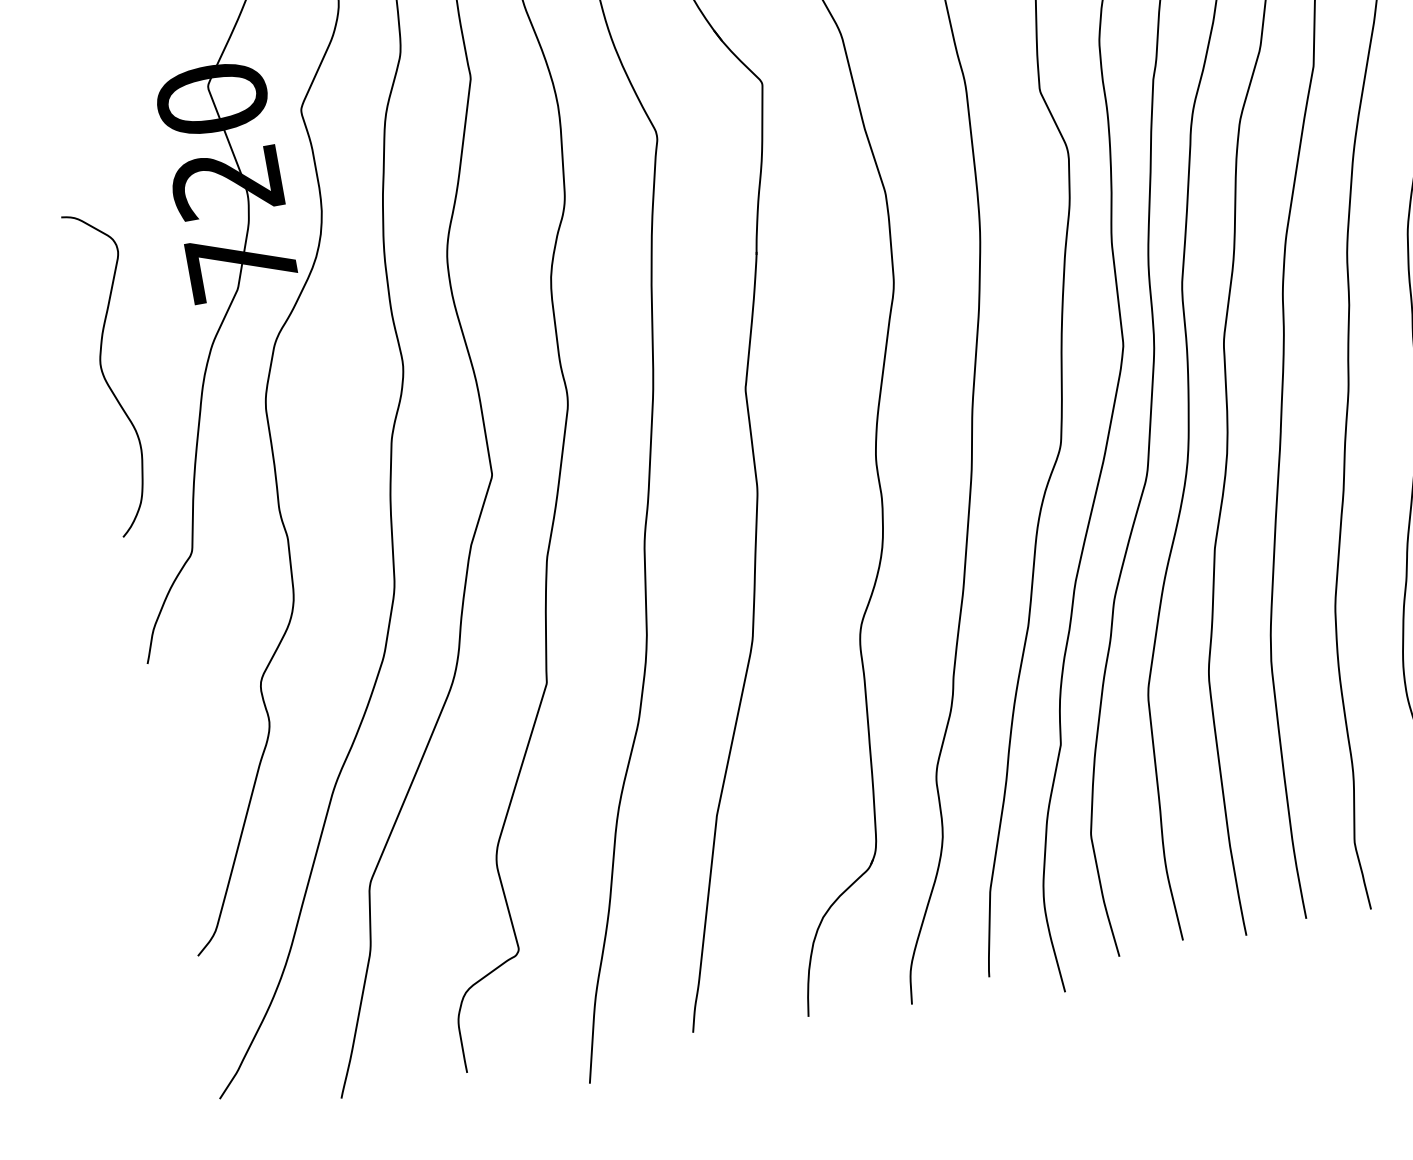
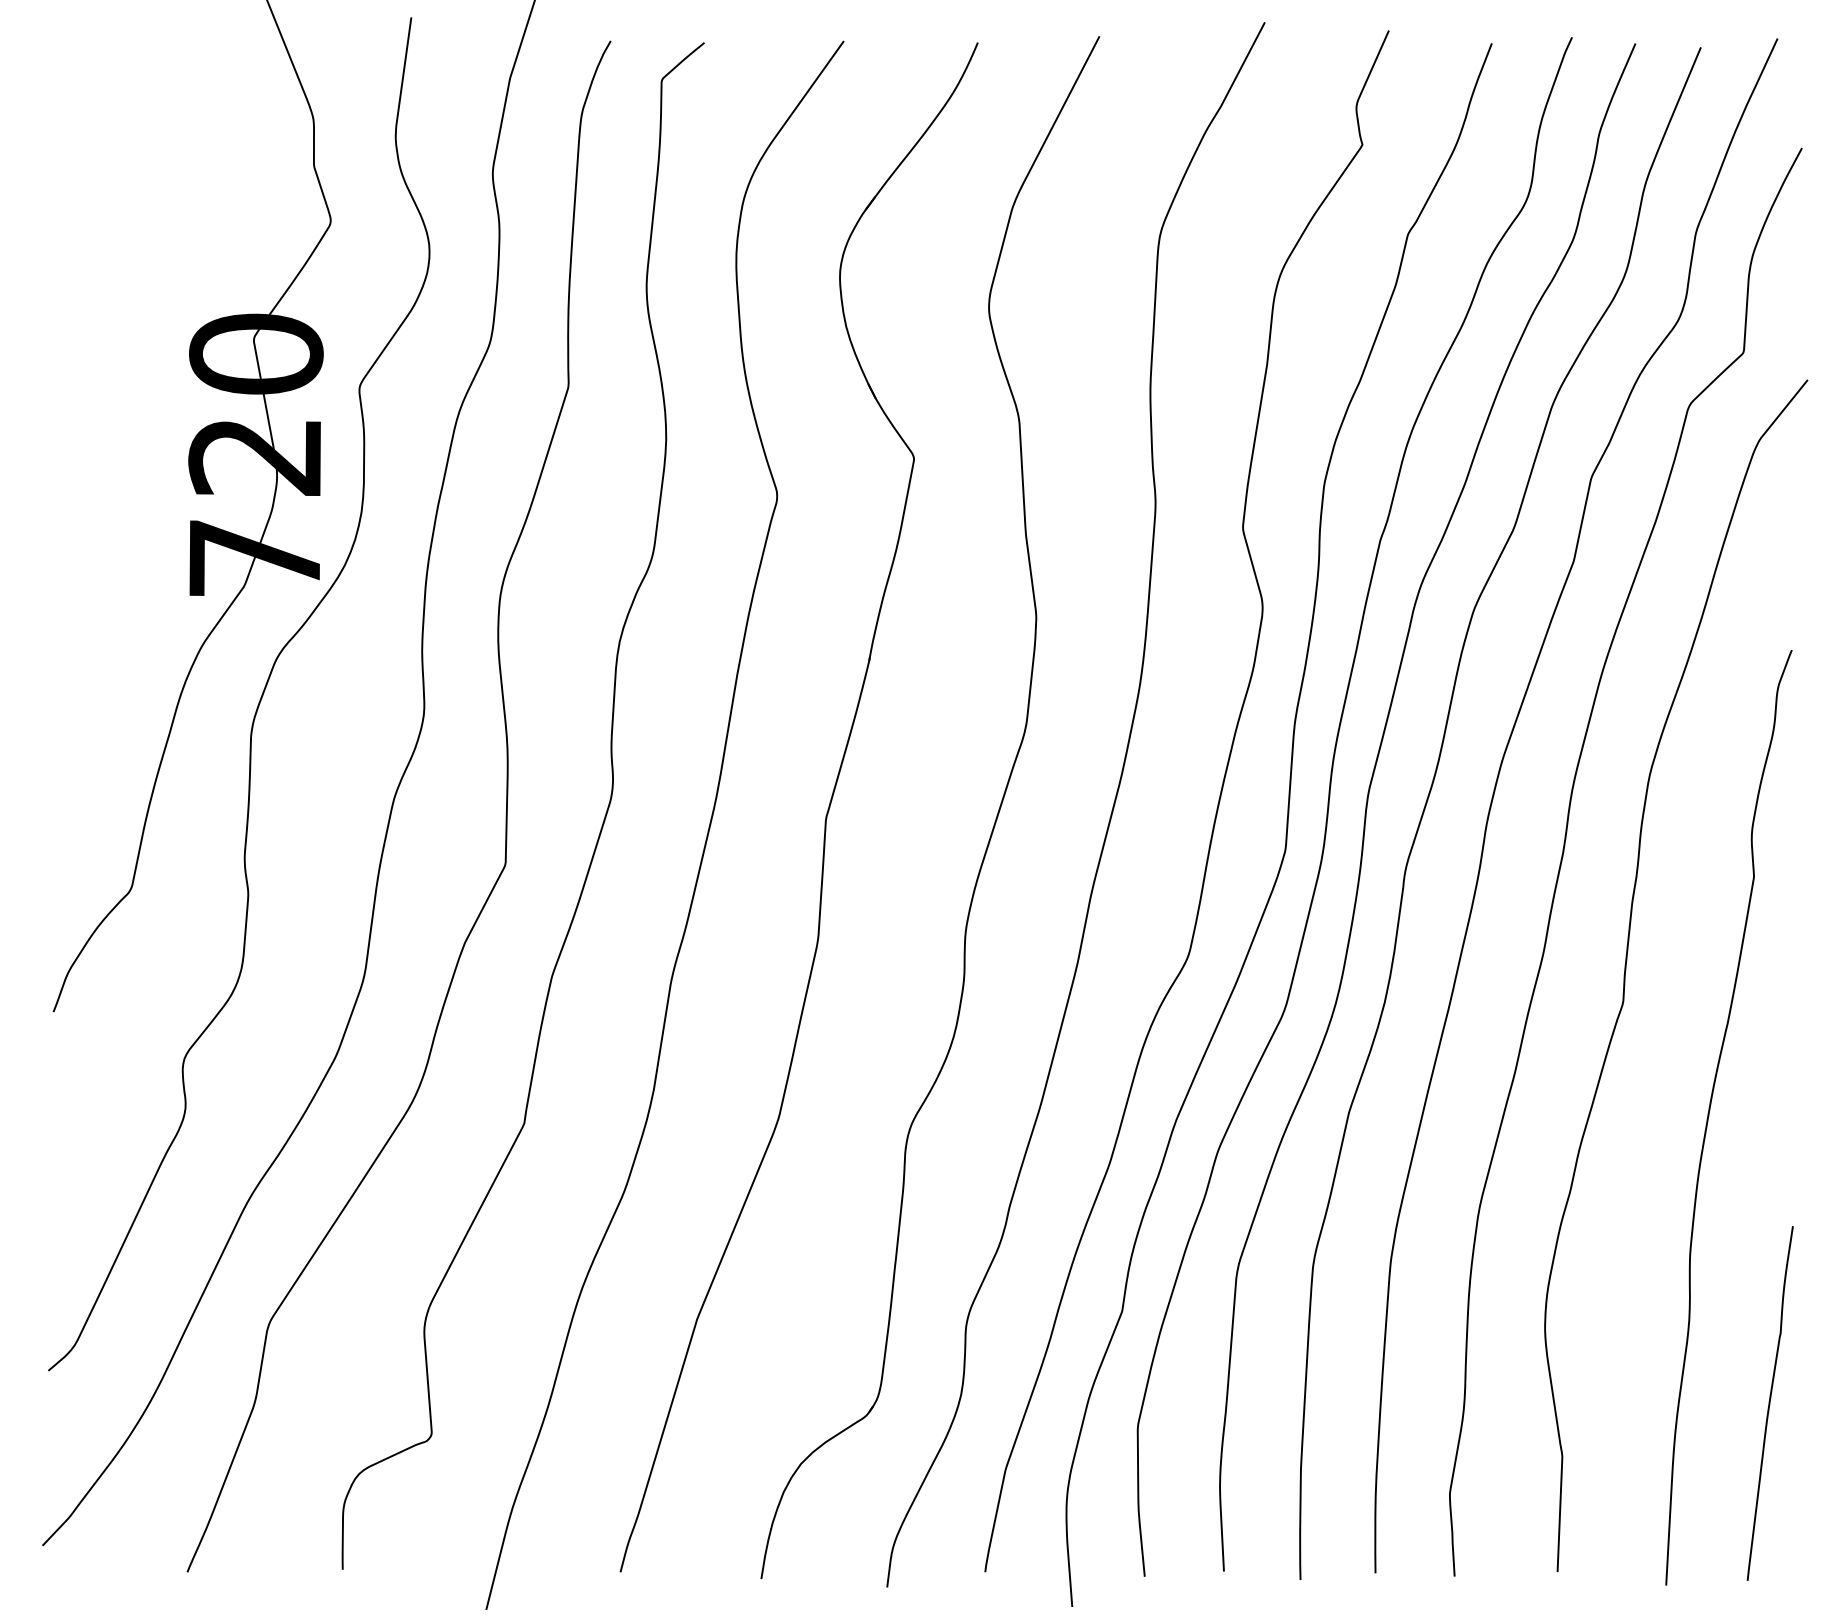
curve: (105, 378) -> (67, 663), removed

